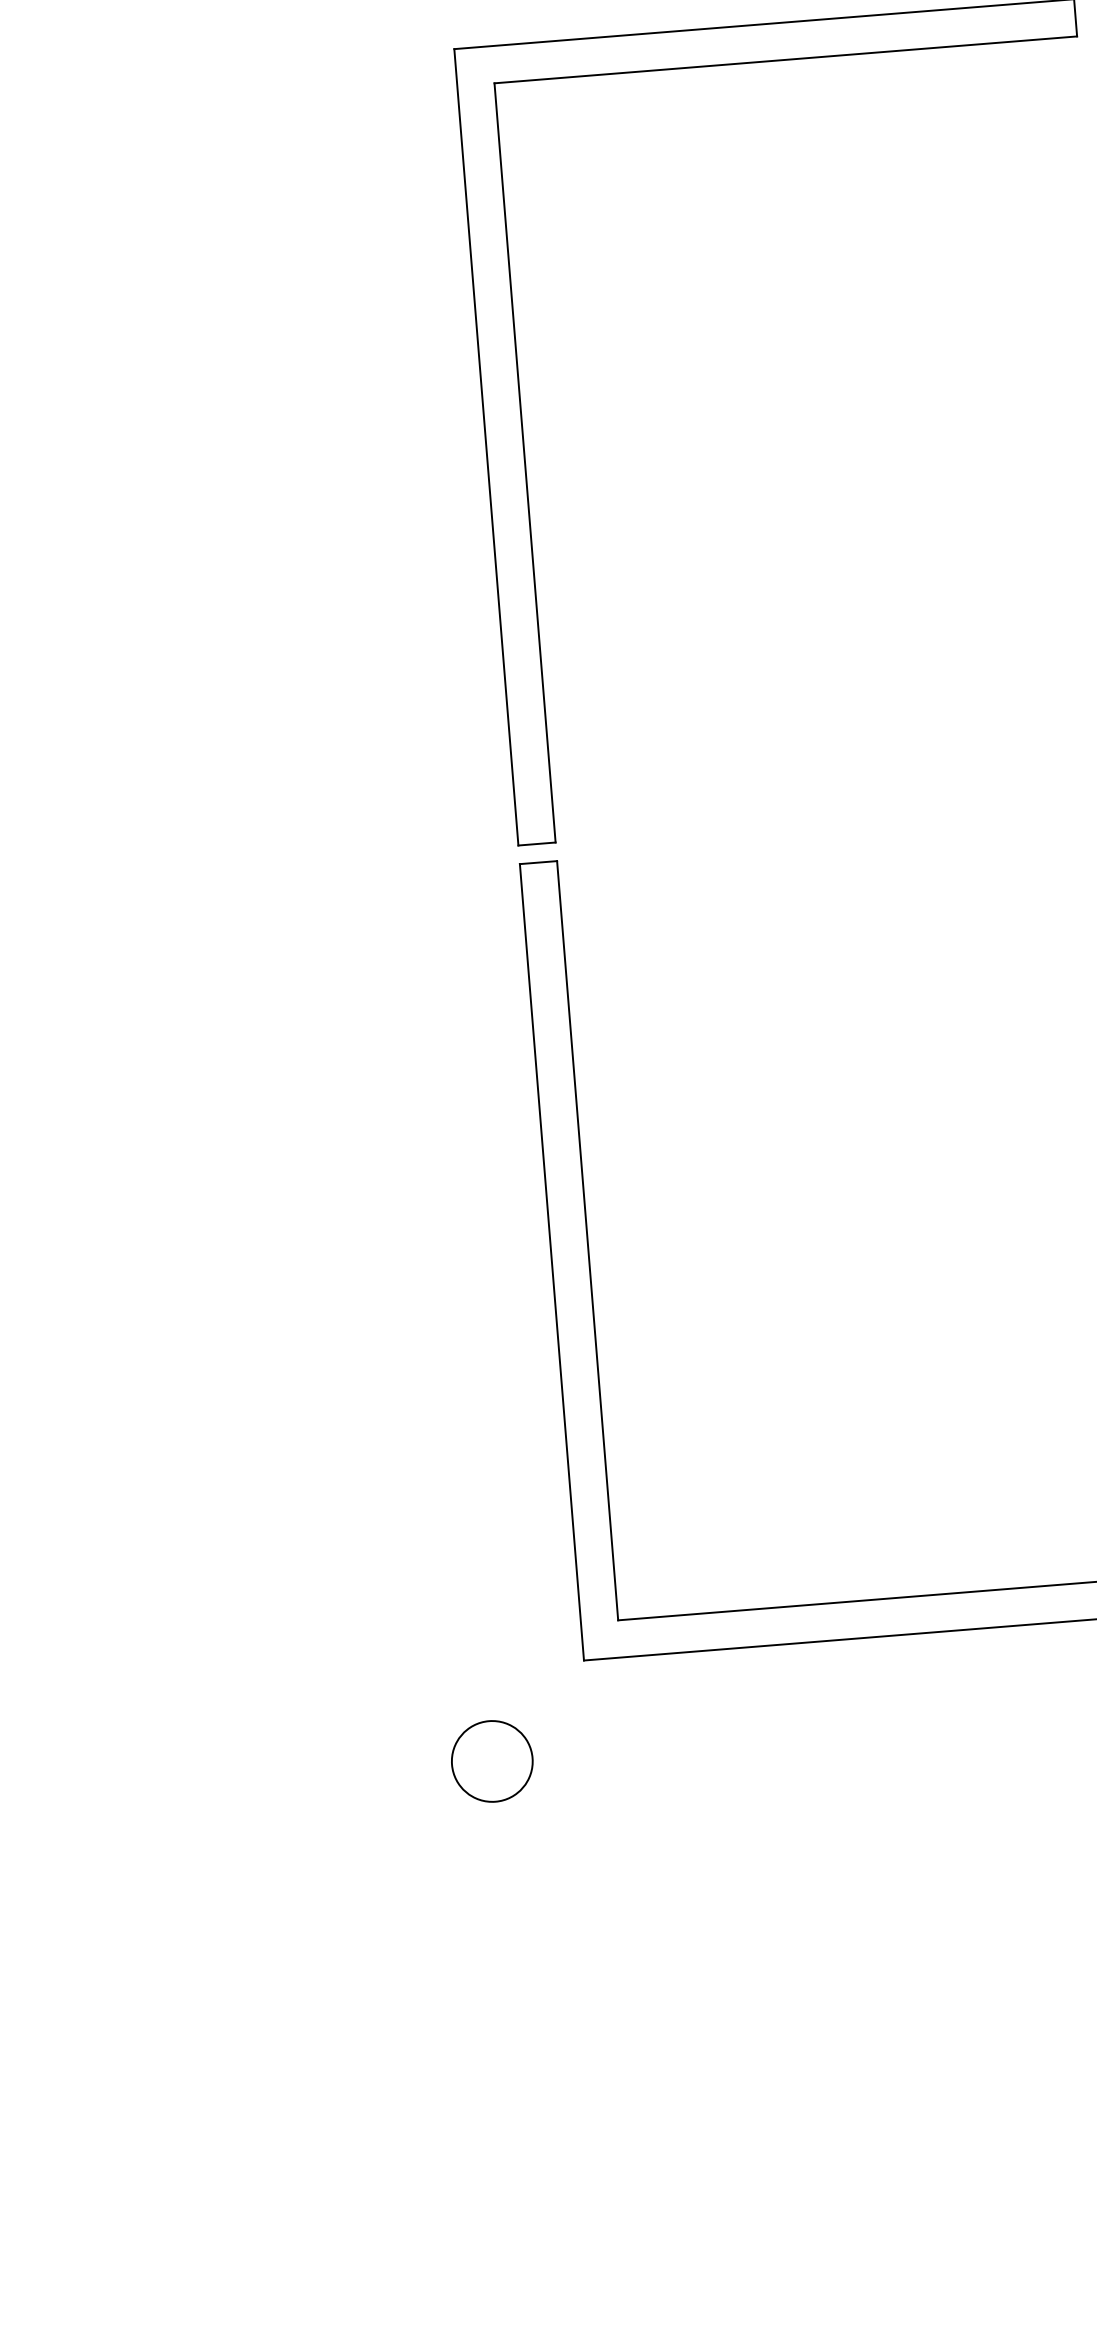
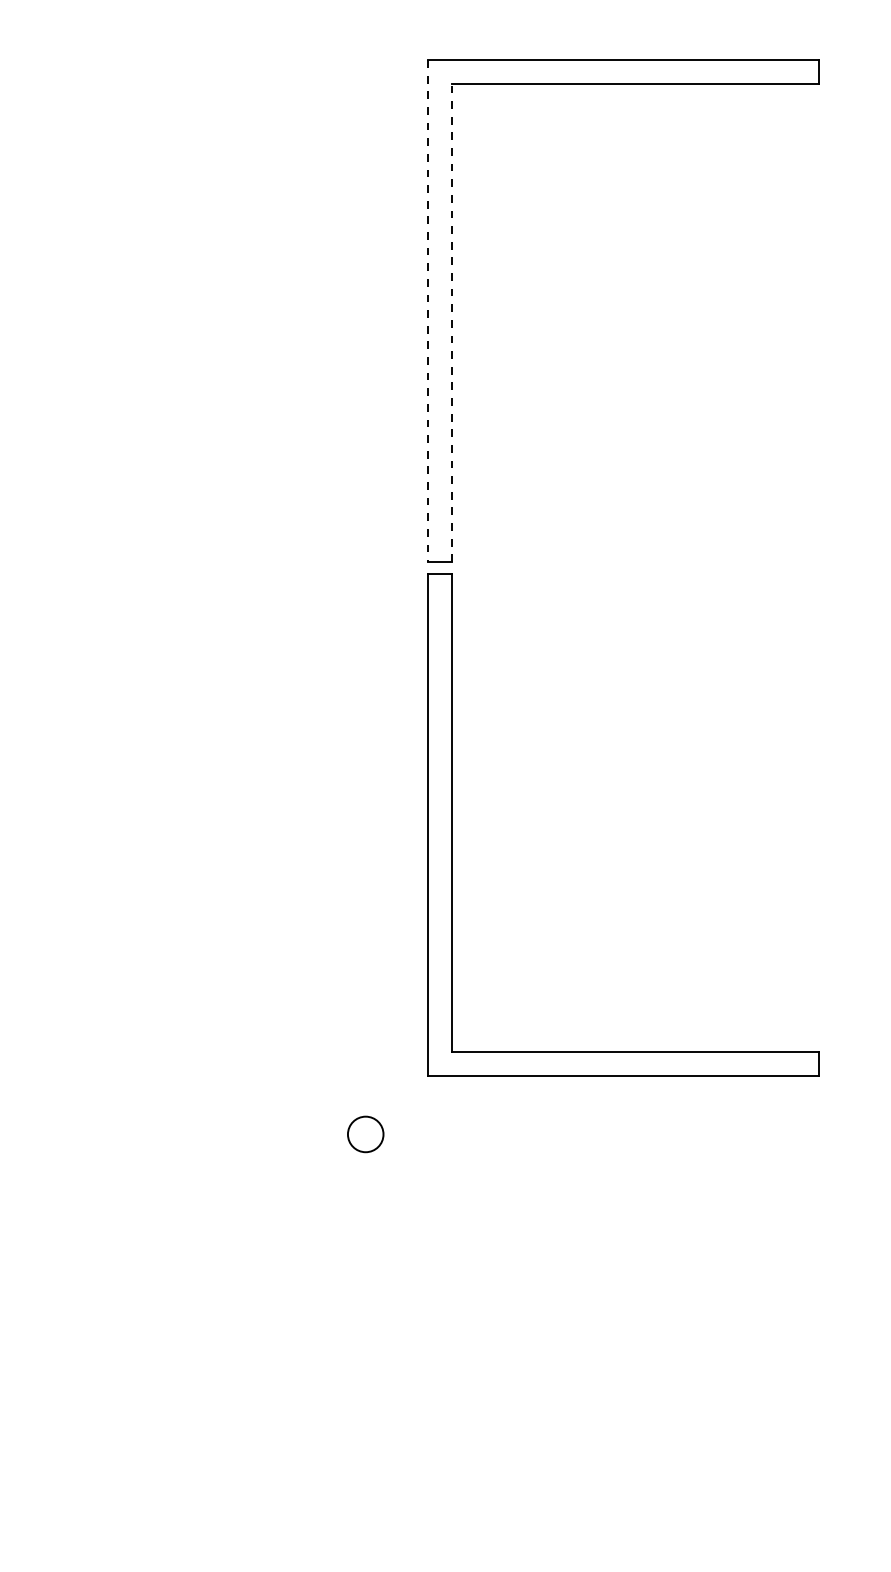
line: (486, 447) -> (428, 311), solid -> dashed
line: (524, 462) -> (451, 322), solid -> dashed
circle: (491, 1761) -> (365, 1134), size x0.7

